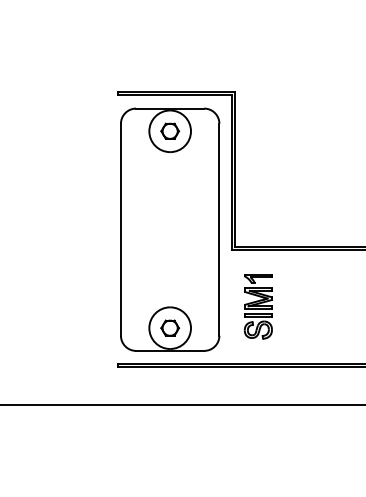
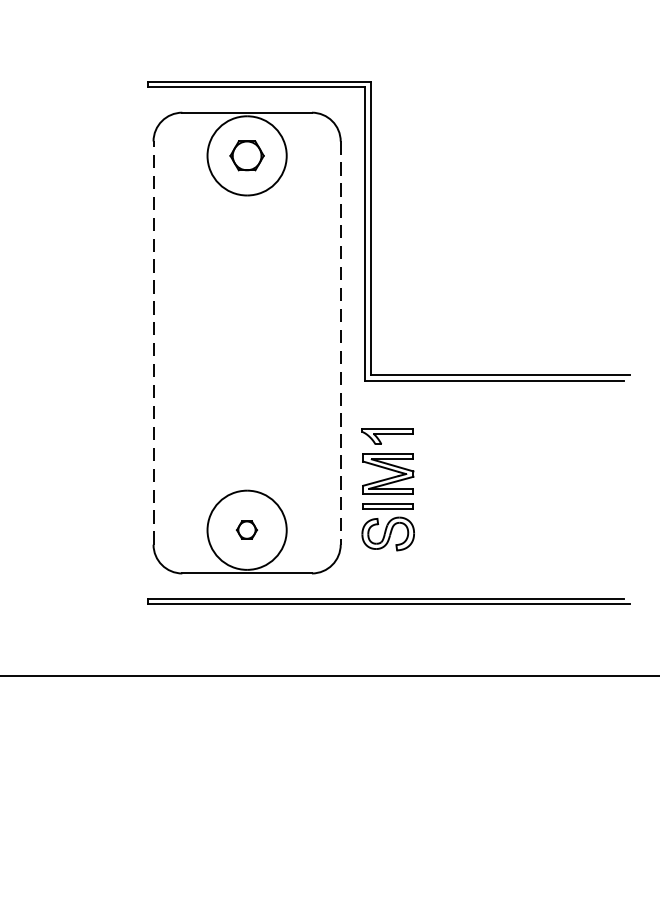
line: (120, 229) -> (152, 342), solid -> dashed
line: (219, 230) -> (340, 344), solid -> dashed
part: (257, 306) -> (386, 489), moved
part: (169, 327) -> (245, 528), size x0.6

